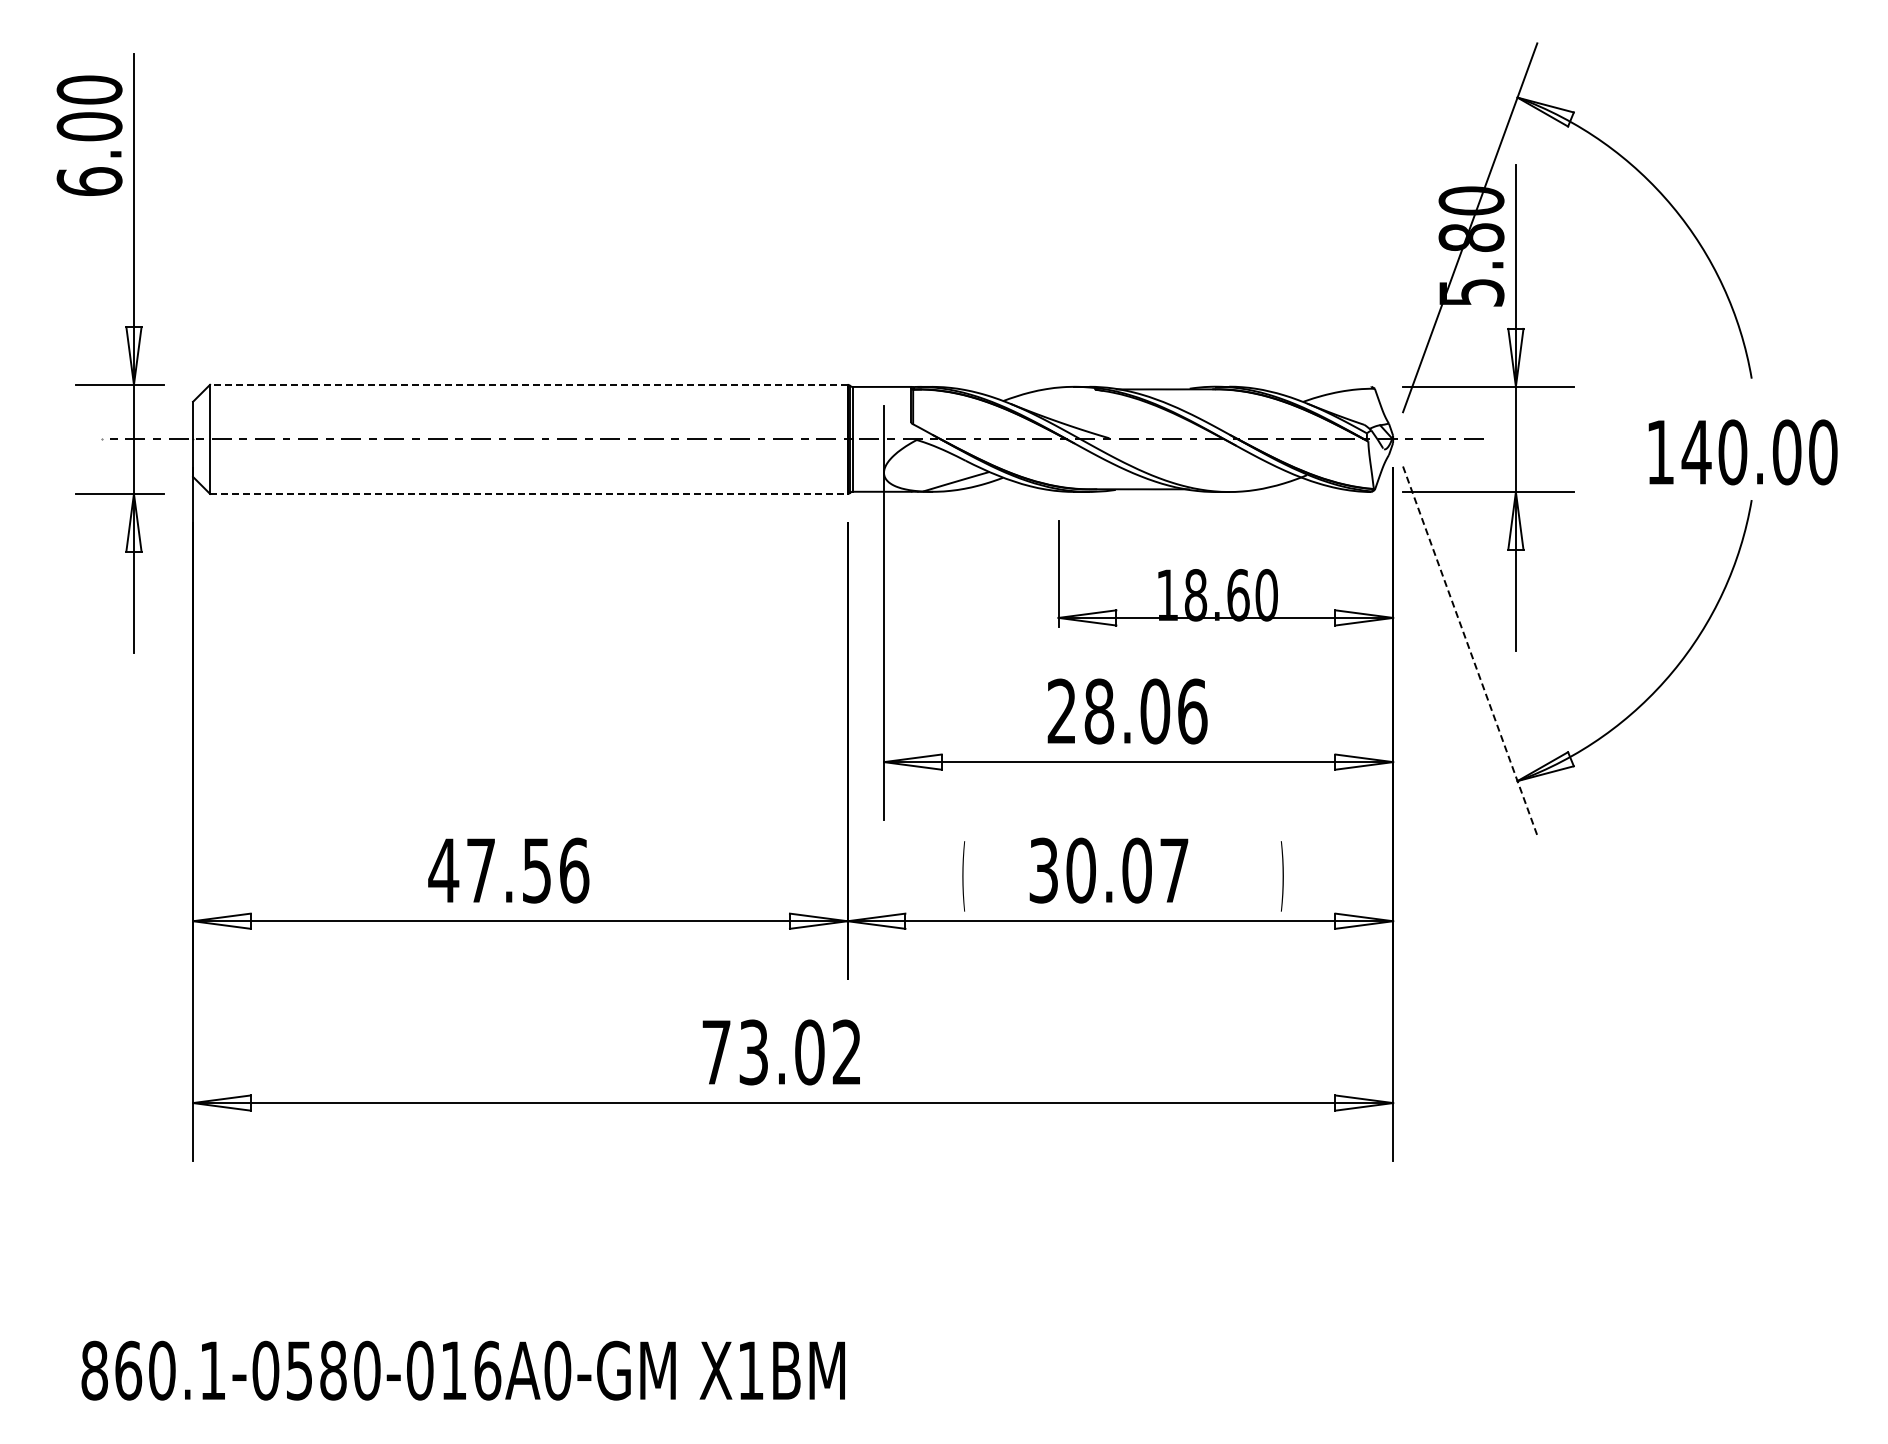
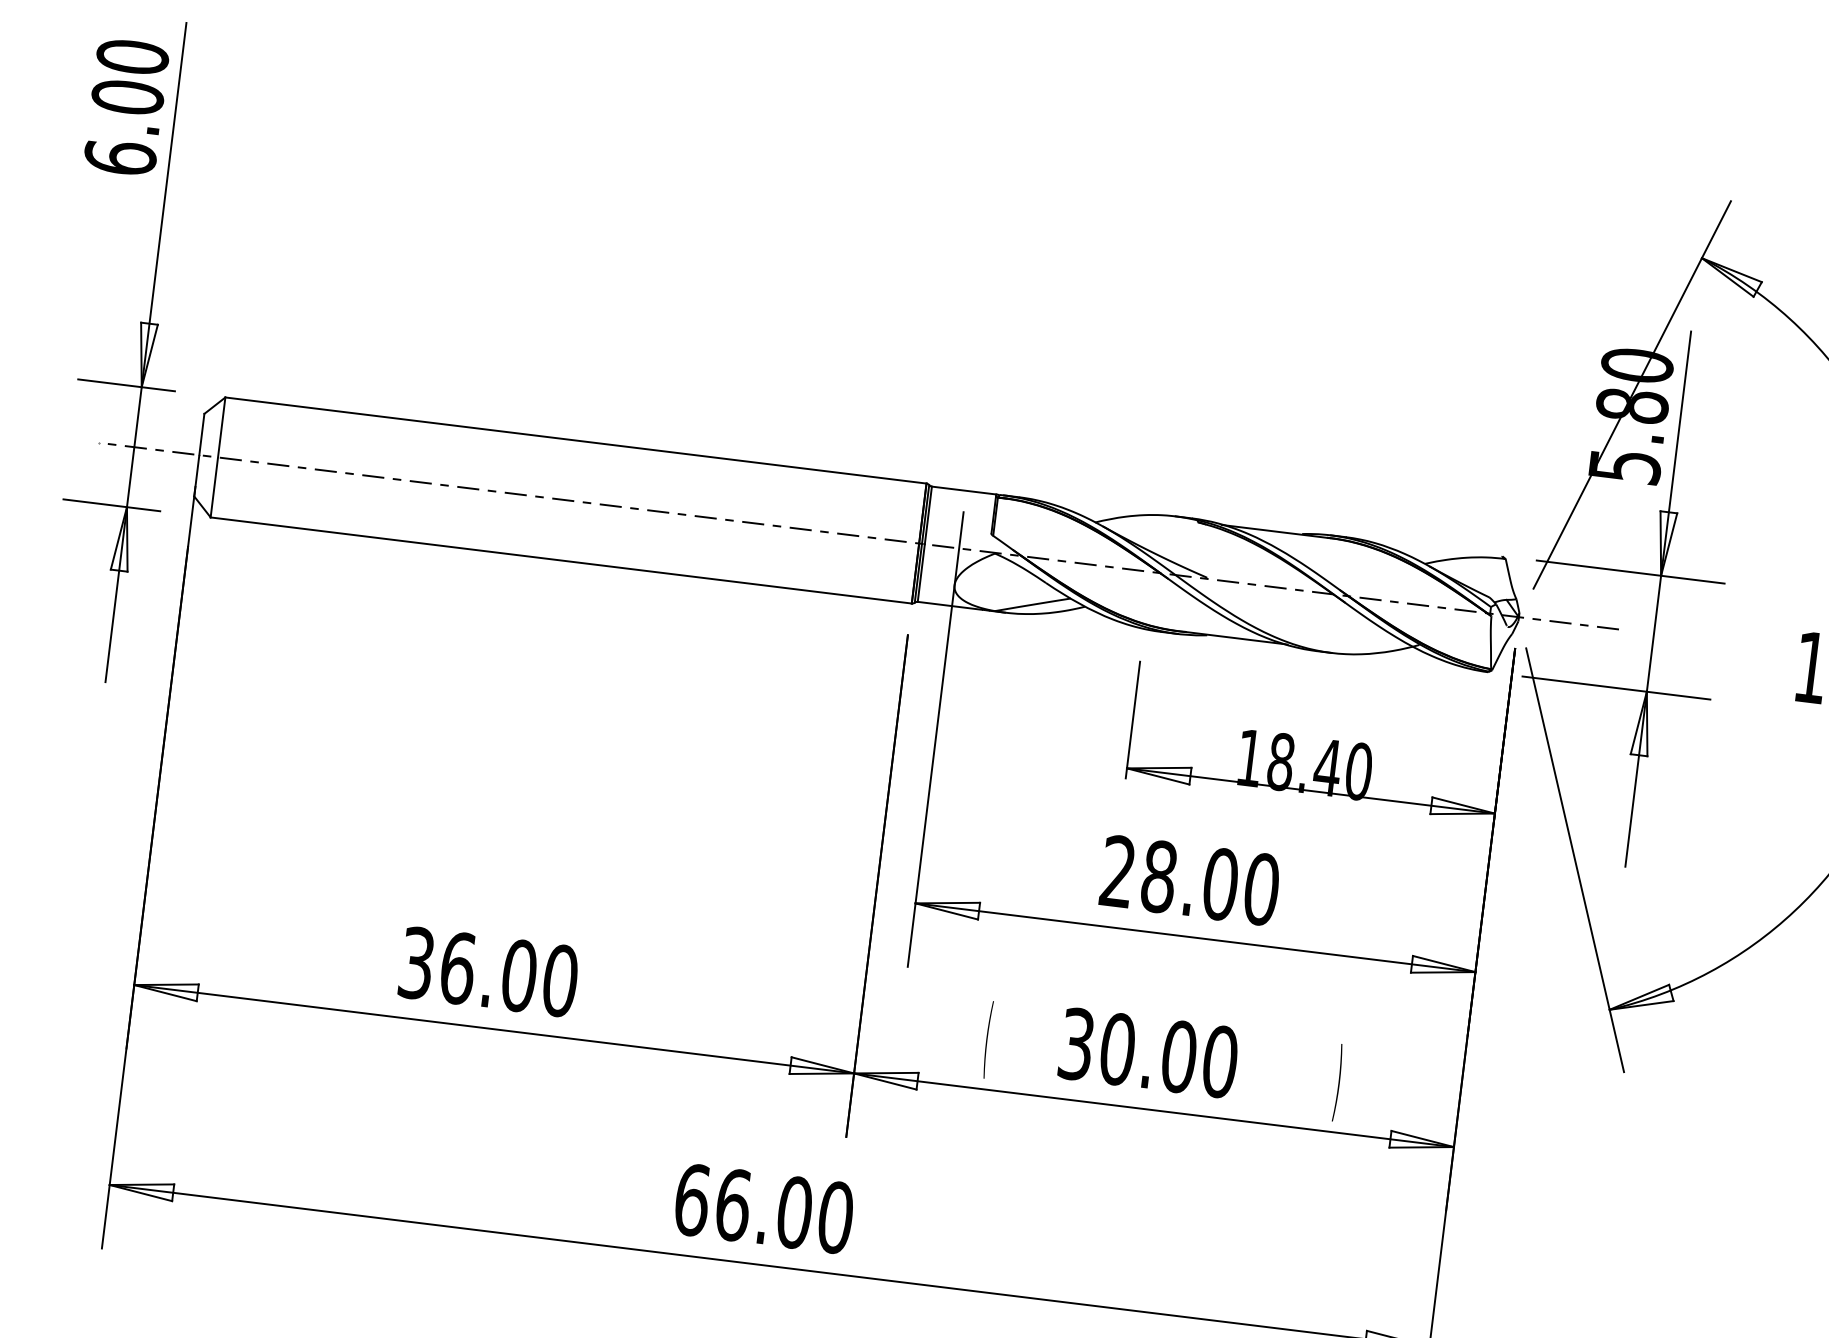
line: (528, 384) -> (575, 440), dashed -> solid
line: (528, 493) -> (560, 559), dashed -> solid
text: (1238, 595) -> (1327, 768), 18.60 -> 18.40
line: (1470, 651) -> (1575, 860), dashed -> solid
text: (1192, 711) -> (1261, 889), 28.06 -> 28.00
text: (508, 870) -> (487, 971), 47.56 -> 36.00
text: (1174, 870) -> (1220, 1061), 30.07 -> 30.00
text: (781, 1052) -> (763, 1208), 73.02 -> 66.00

